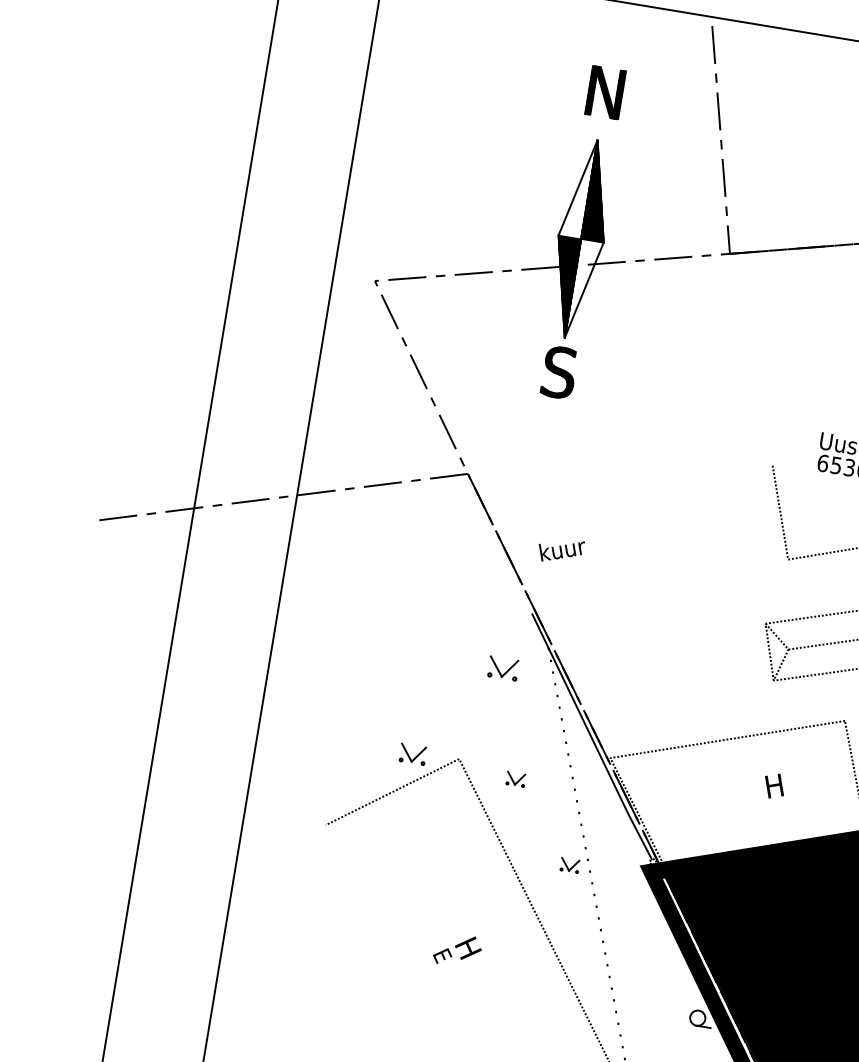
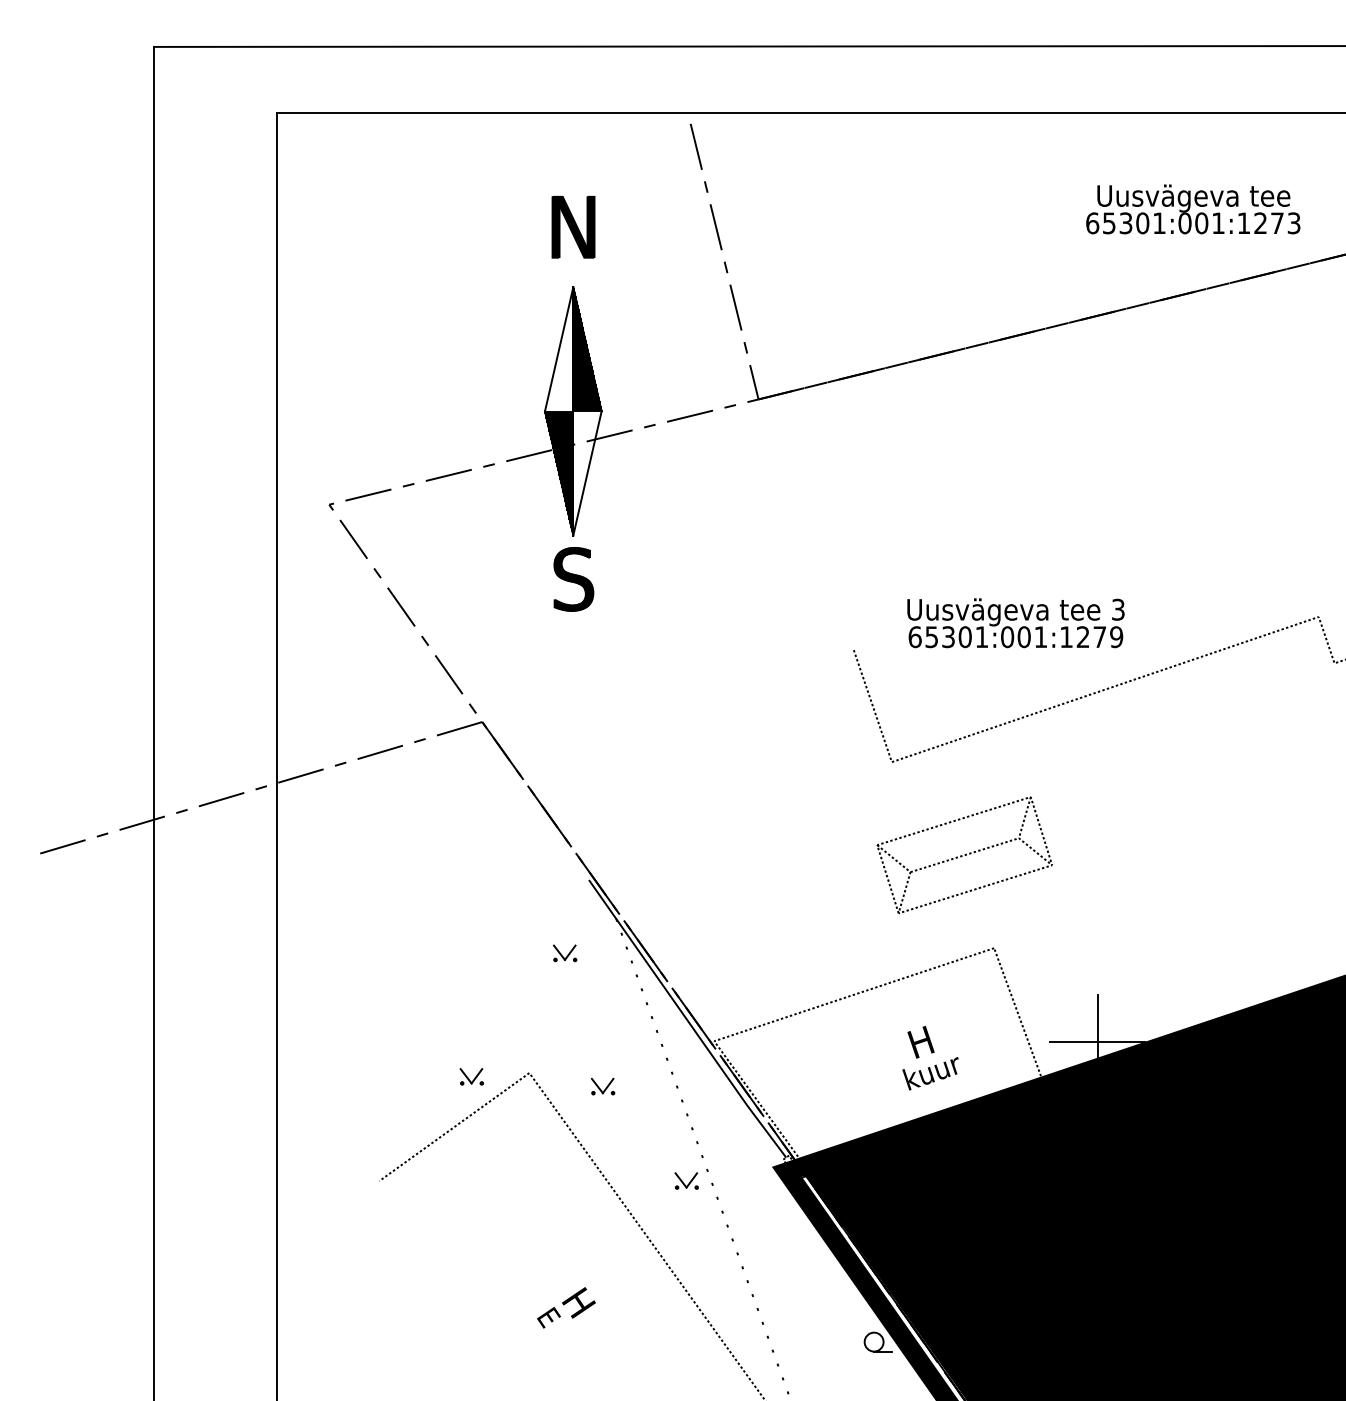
text: (560, 550) -> (930, 1073), moved
part: (502, 668) -> (564, 953), size x0.62
part: (412, 754) -> (471, 1076), size x0.71

